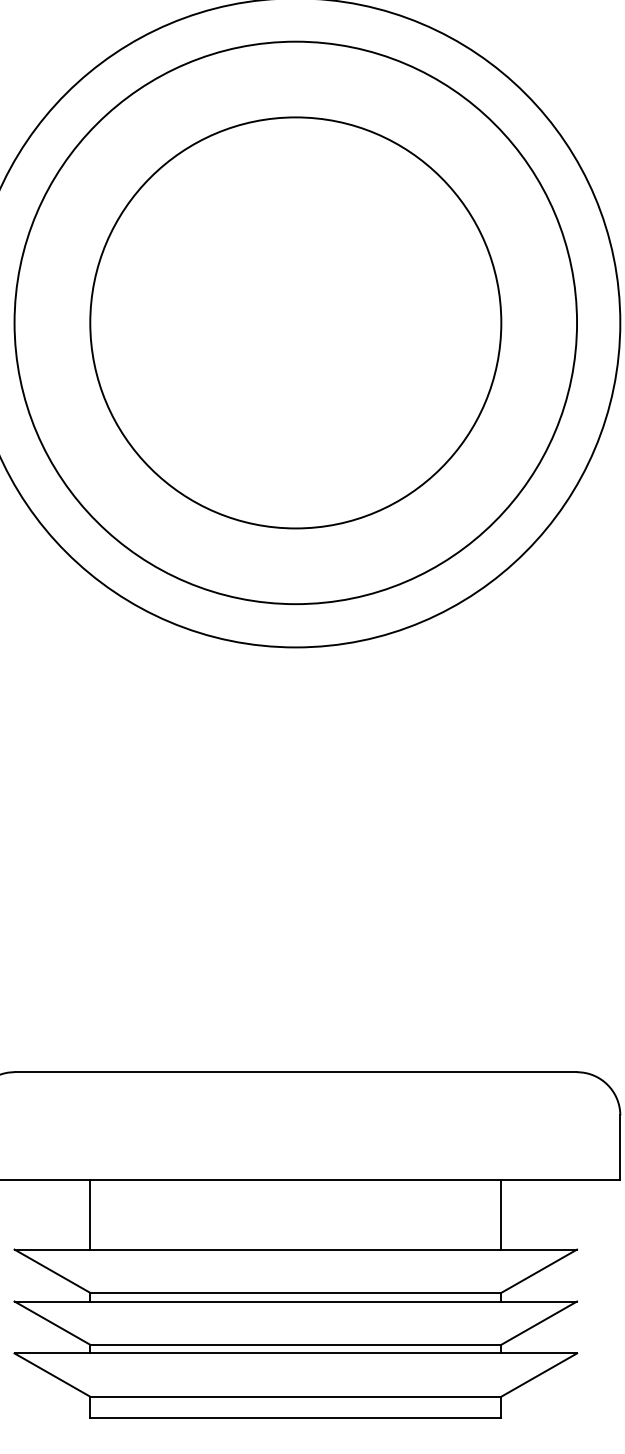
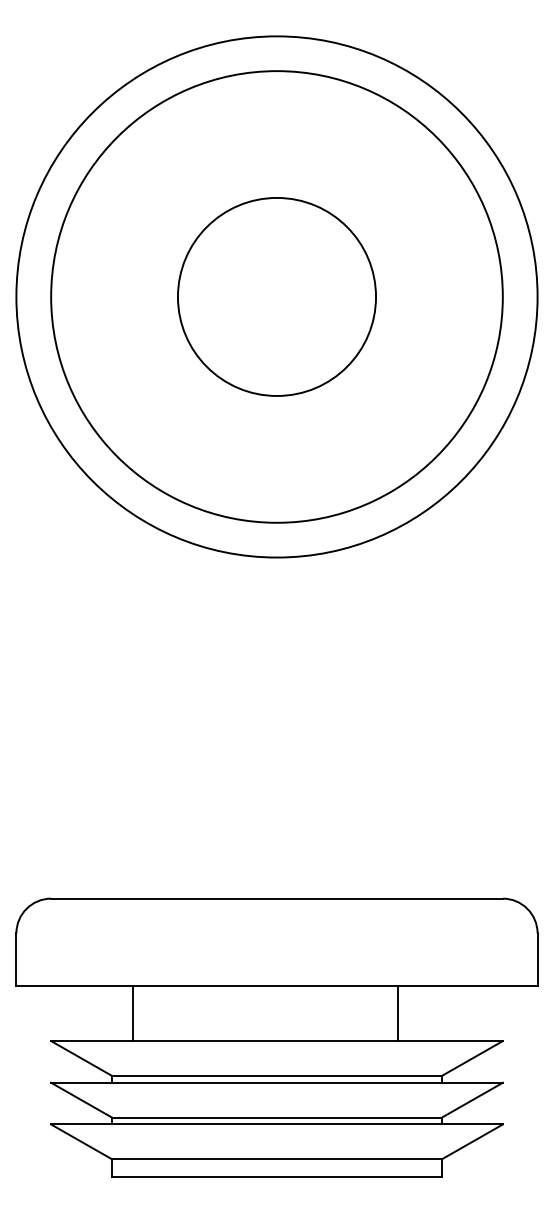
circle: (295, 322) -> (276, 296), size x0.6
line: (89, 1215) -> (132, 1013), moved
line: (501, 1215) -> (398, 1013), moved

